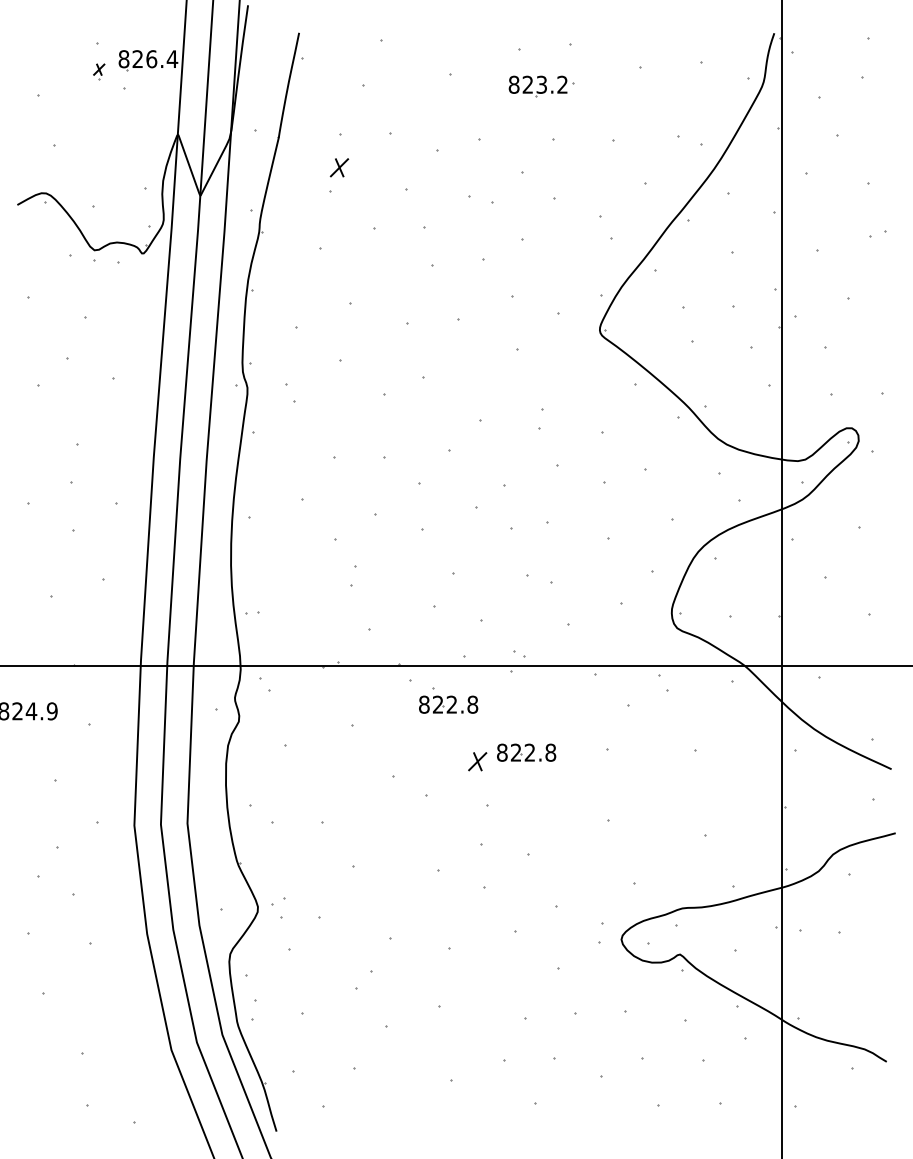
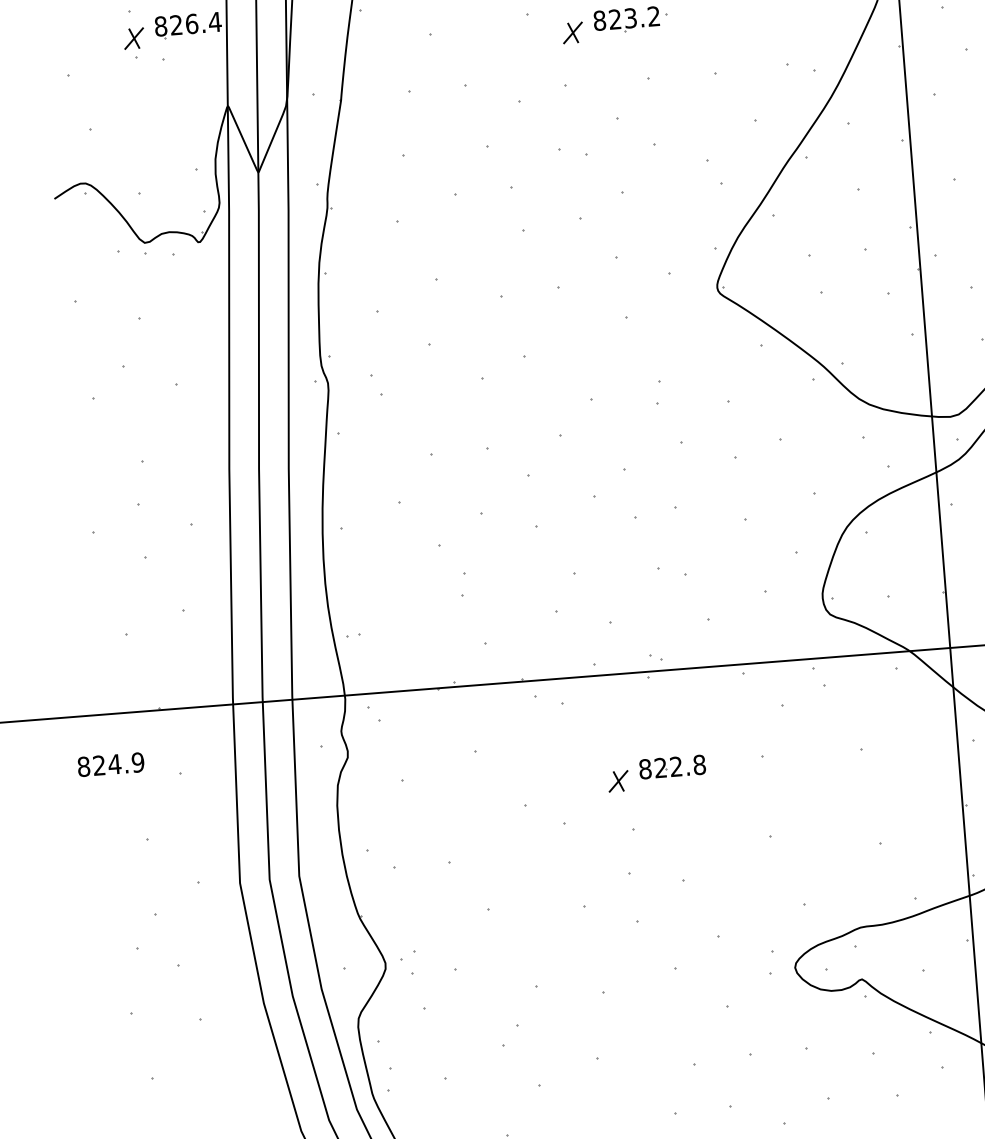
part: (98, 71) -> (133, 42), size x1.67
part: (339, 167) -> (572, 32), moved
part: (448, 704) -> (580, 719), removed

